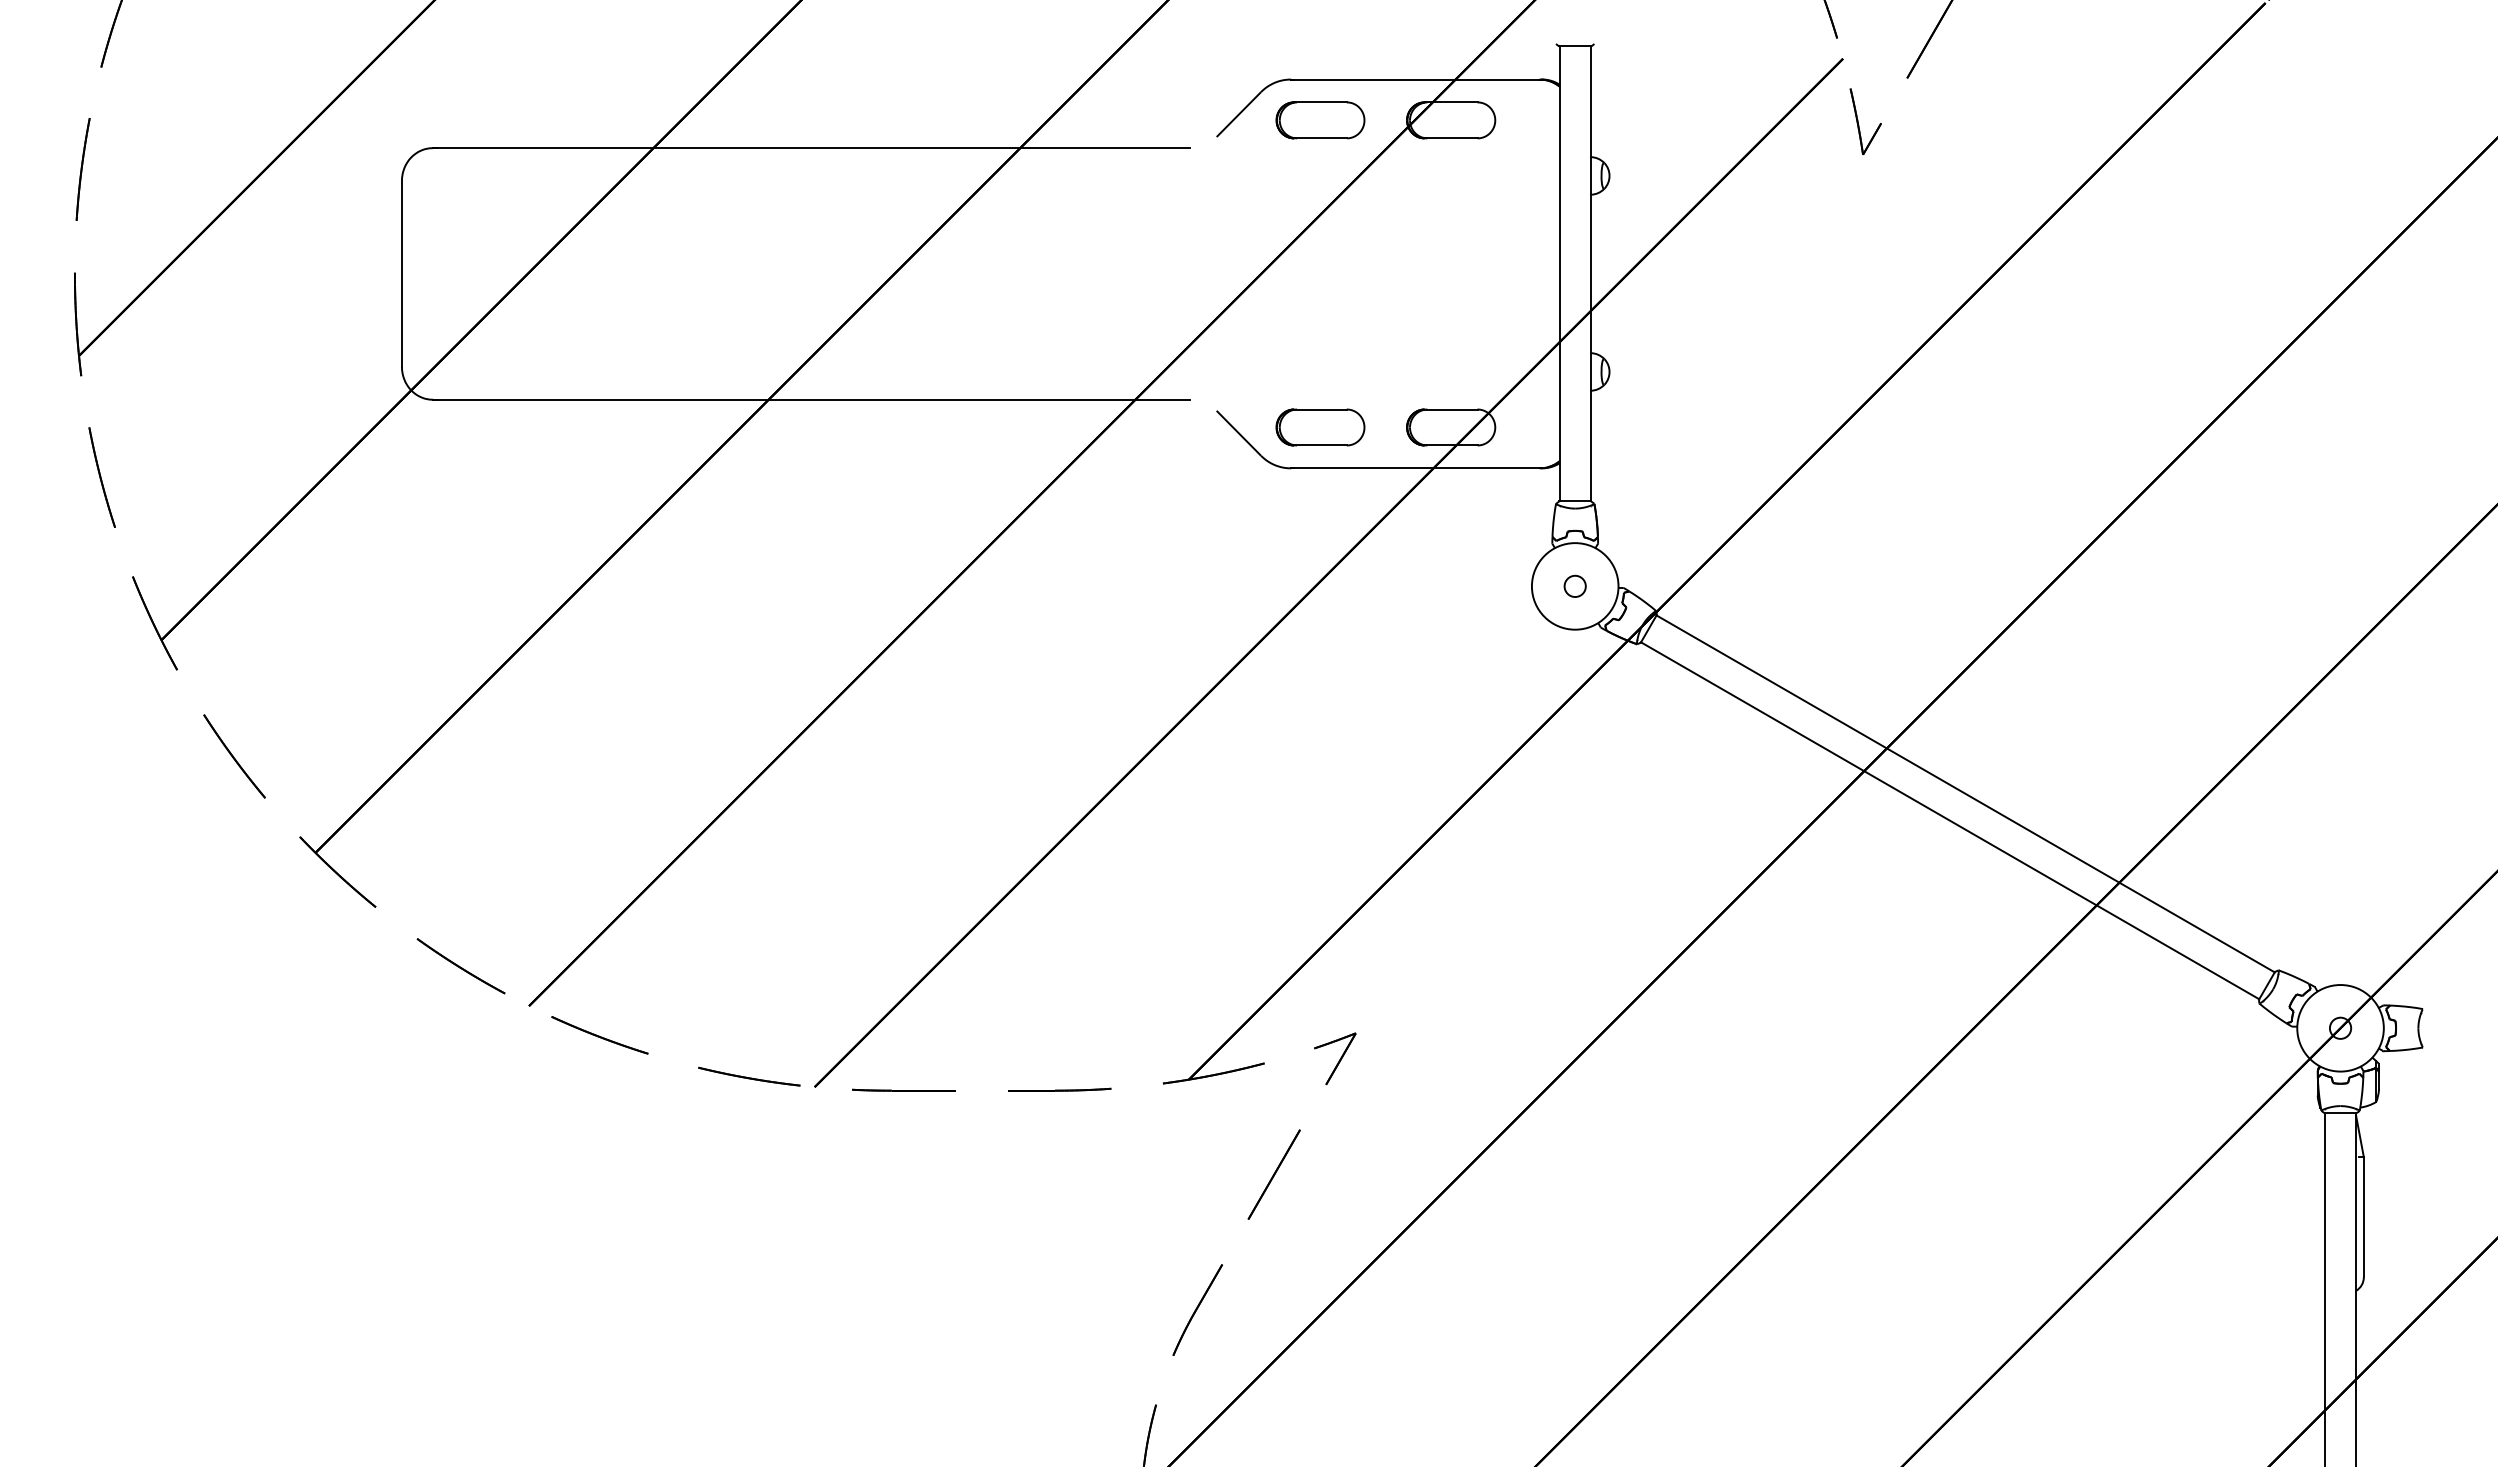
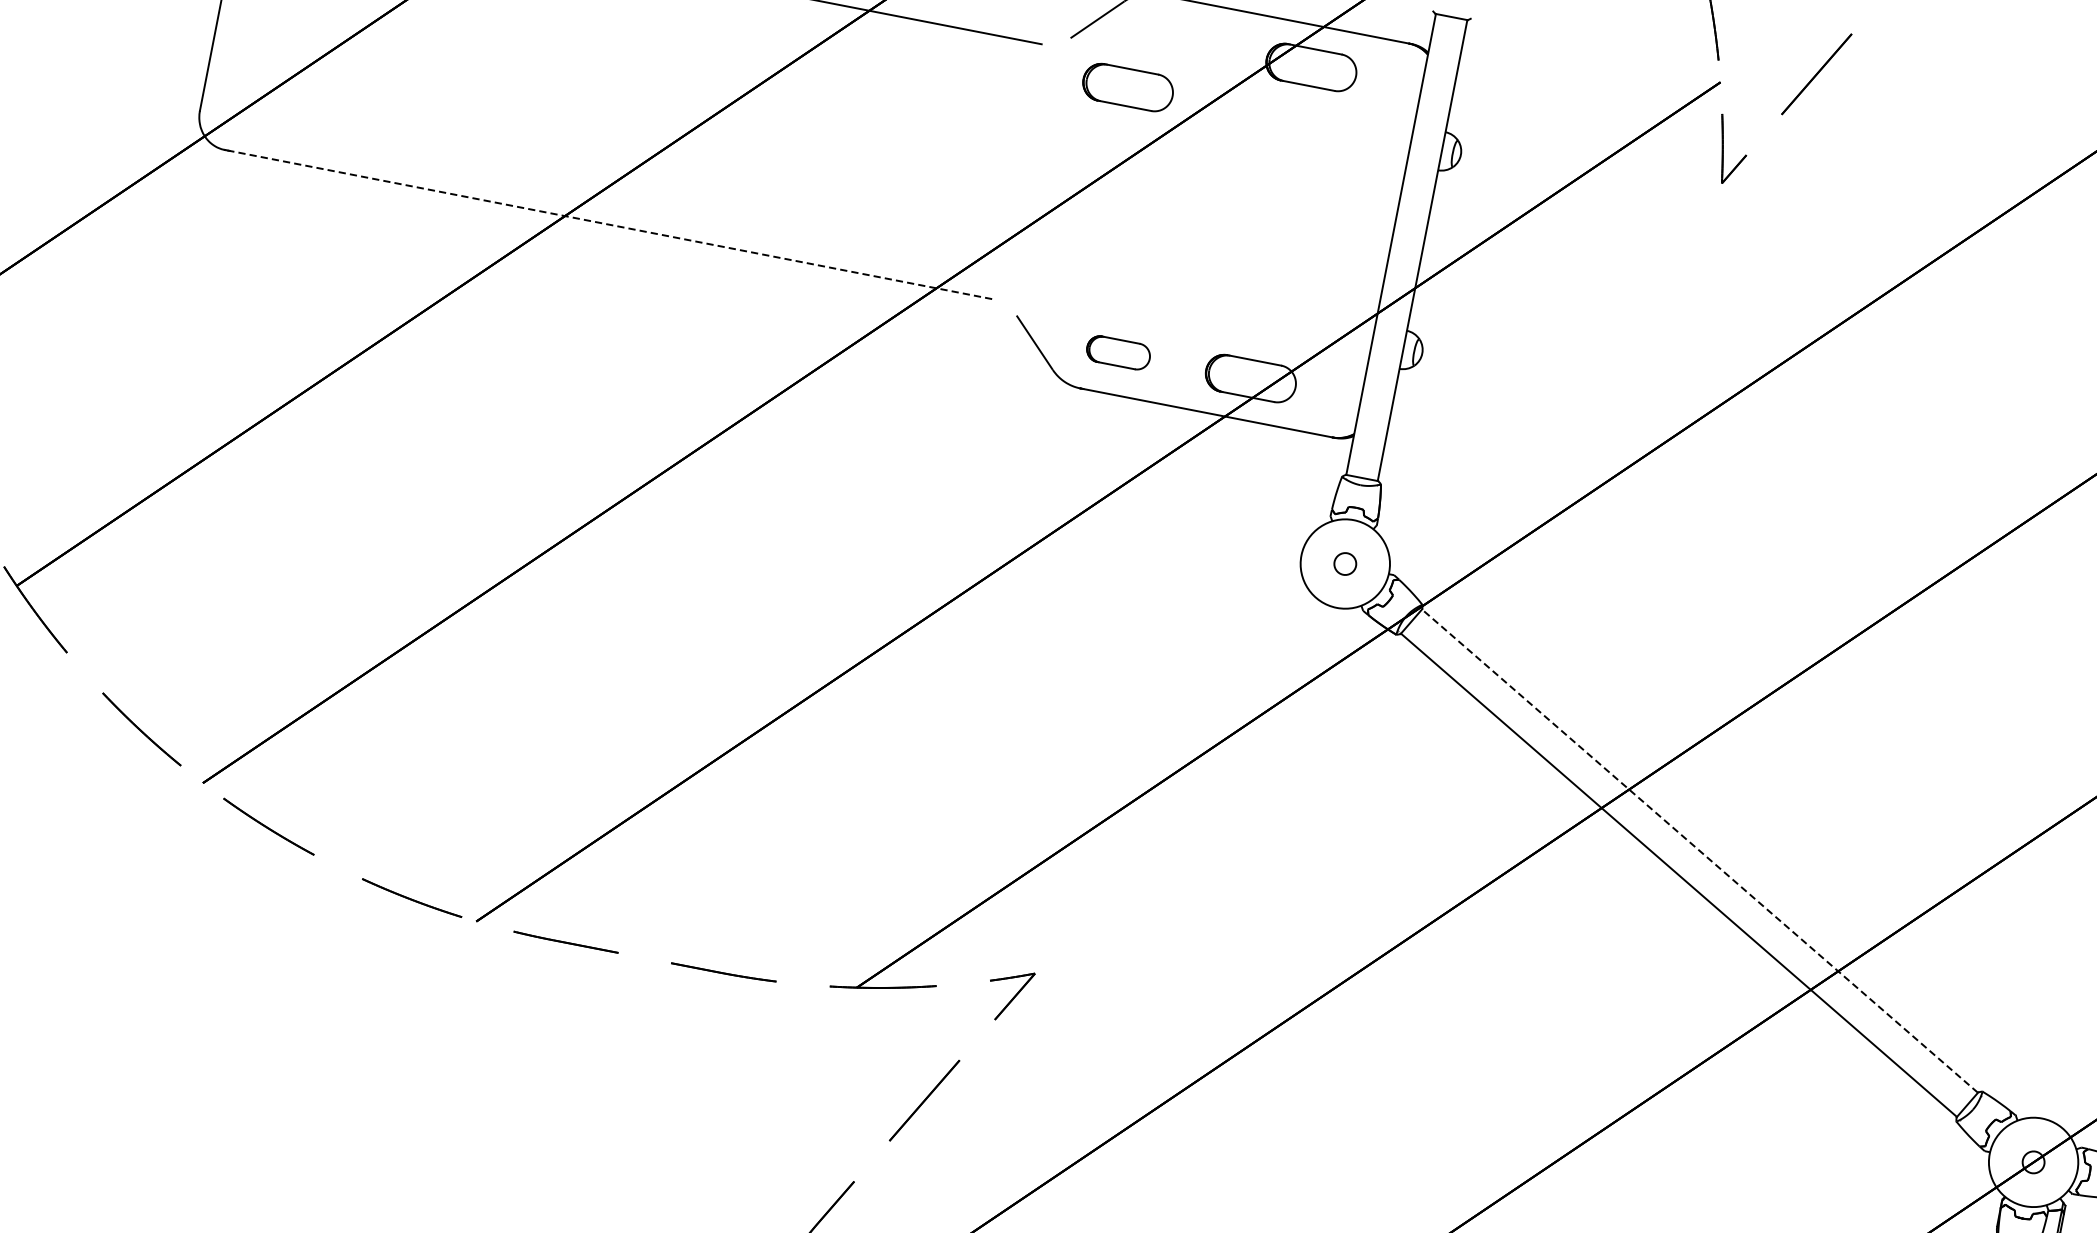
part: (1320, 120) -> (1128, 87), moved
line: (811, 399) -> (608, 224), solid -> dashed
part: (1320, 427) -> (1118, 352), size x0.7
line: (1965, 793) -> (1699, 850), solid -> dashed

